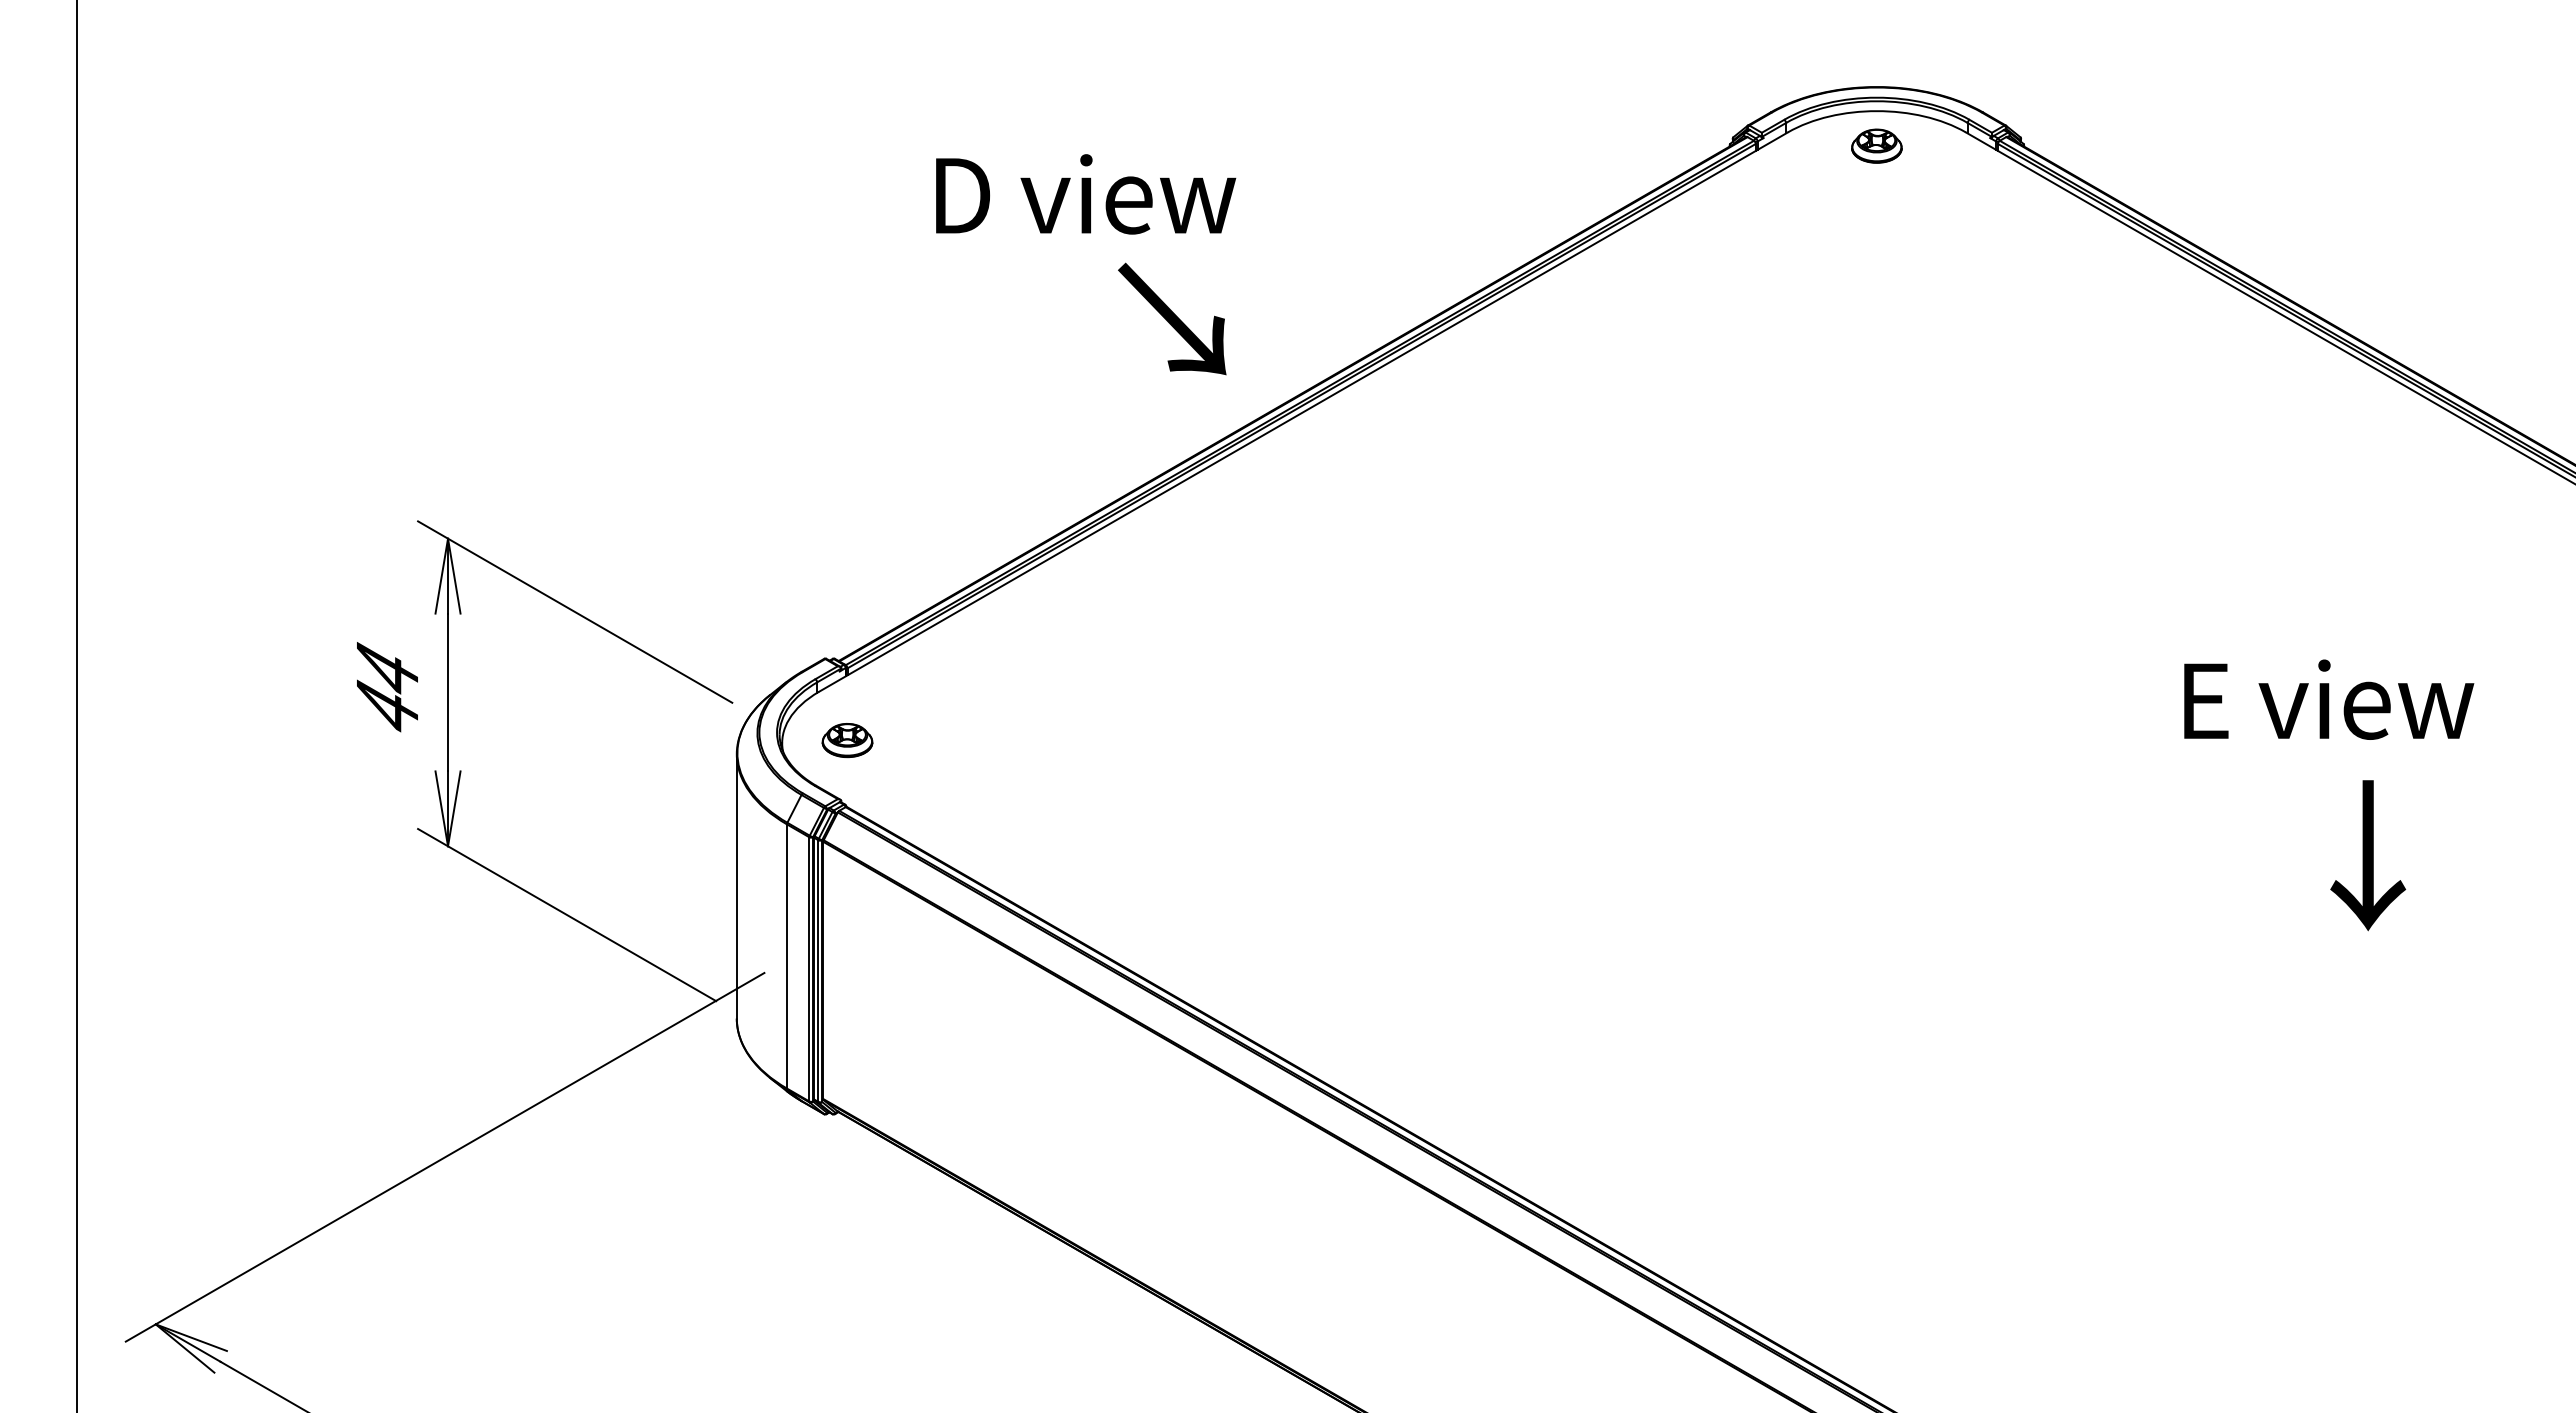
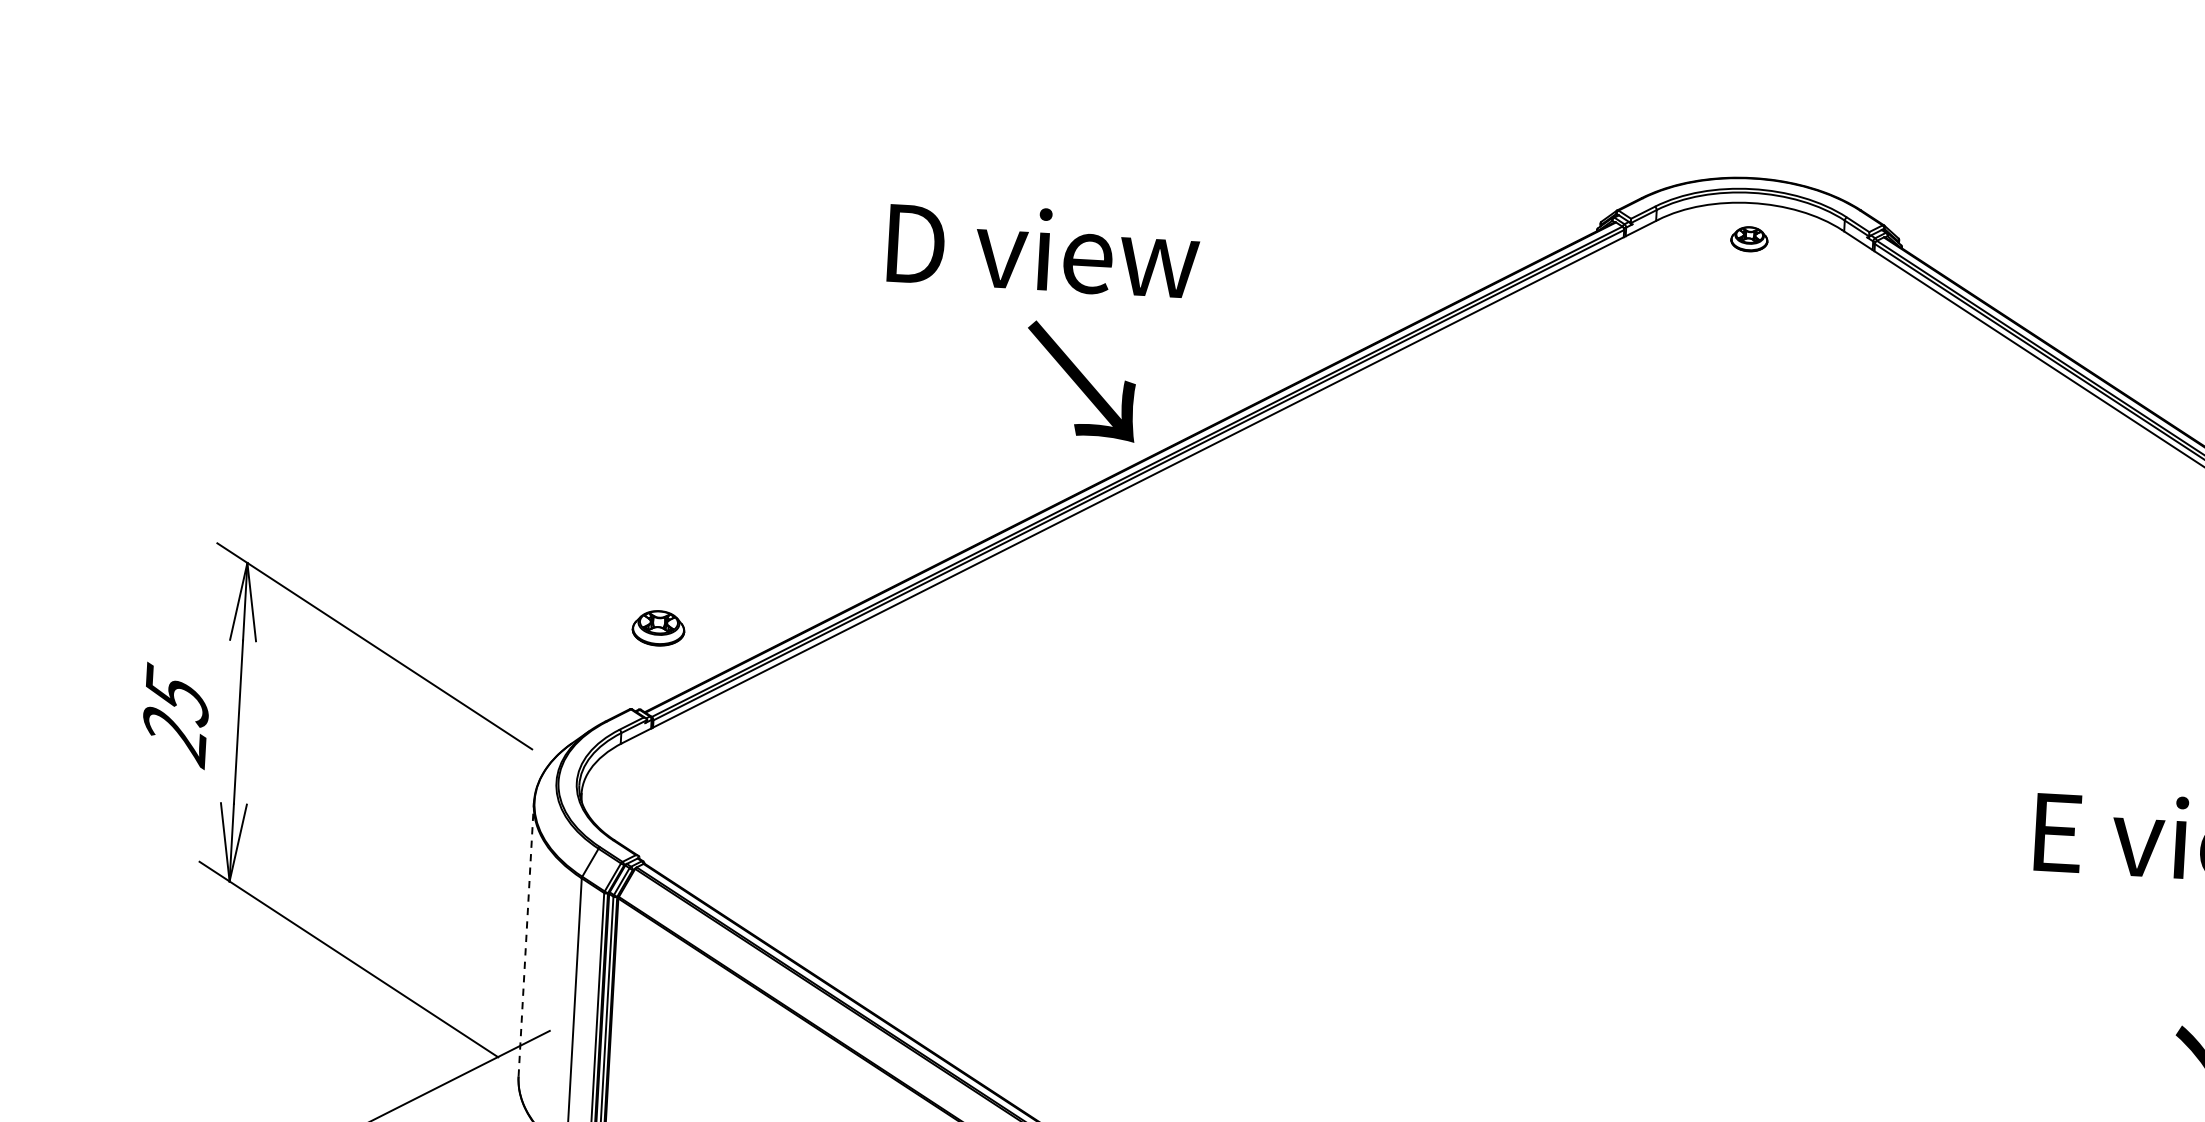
part: (1876, 145) -> (1749, 238), size x0.7
text: (1086, 194) -> (1044, 250), moved
text: (1172, 318) -> (1081, 380), moved
text: (387, 689) -> (176, 715), 44 -> 25
part: (847, 740) -> (658, 628), moved
line: (736, 886) -> (525, 939), solid -> dashed

